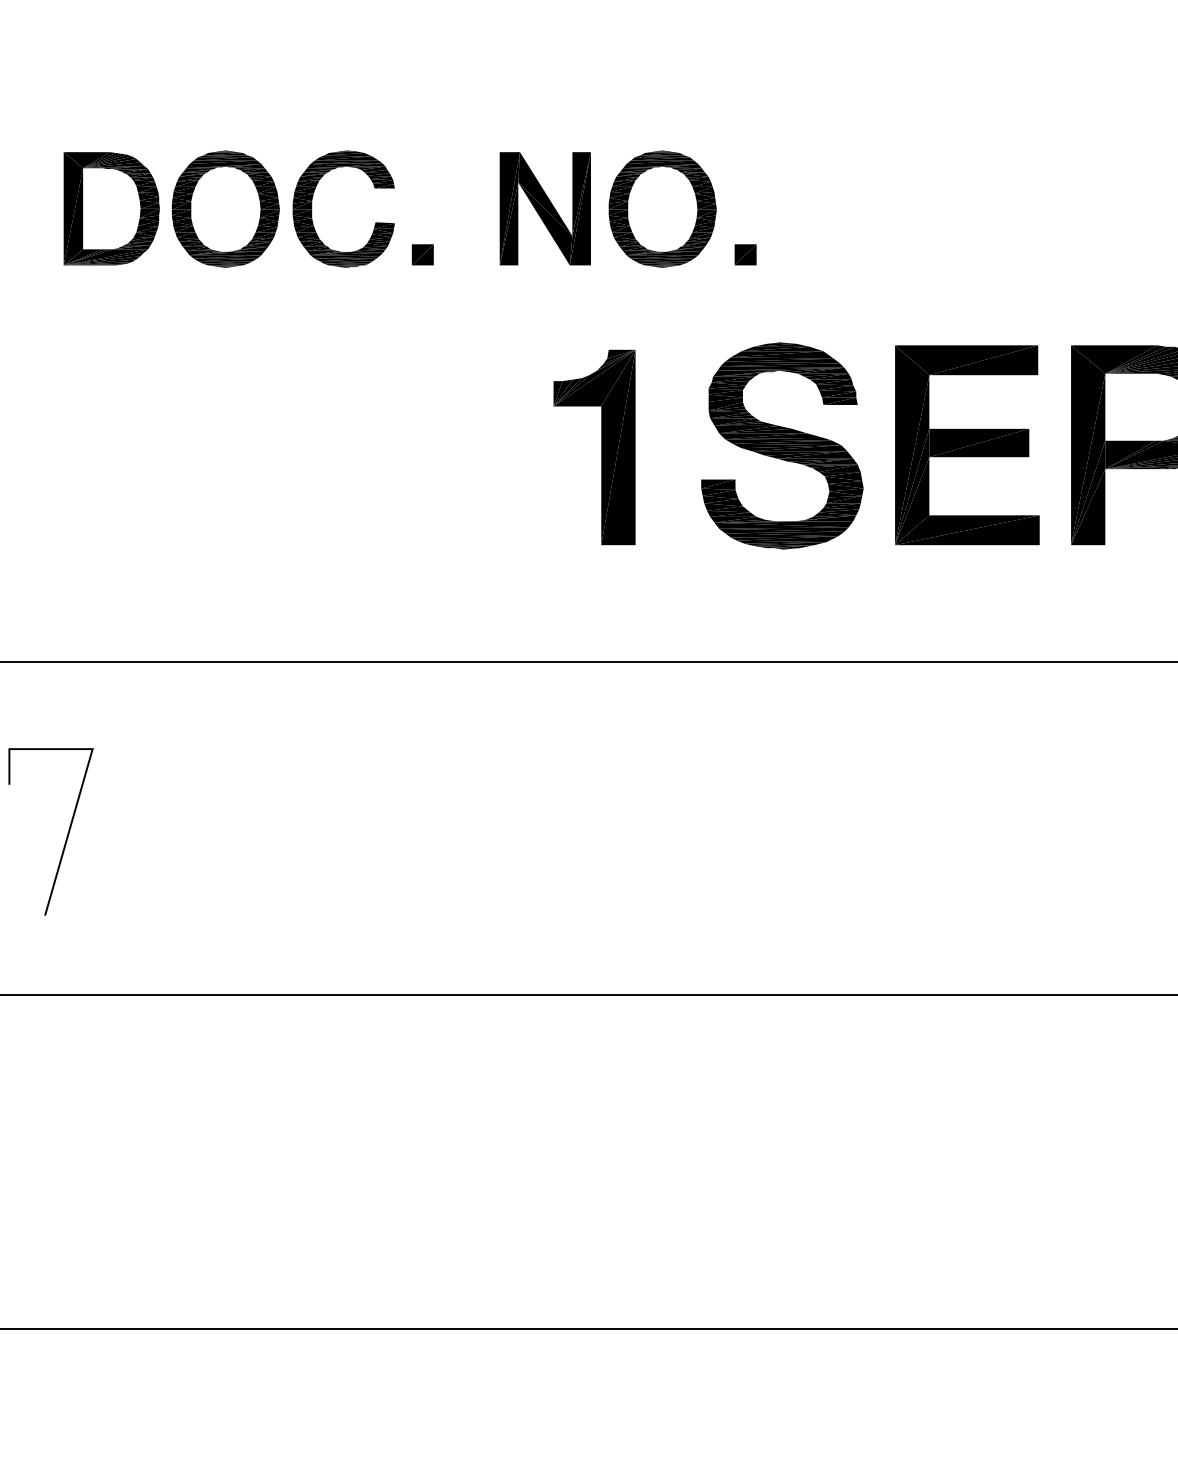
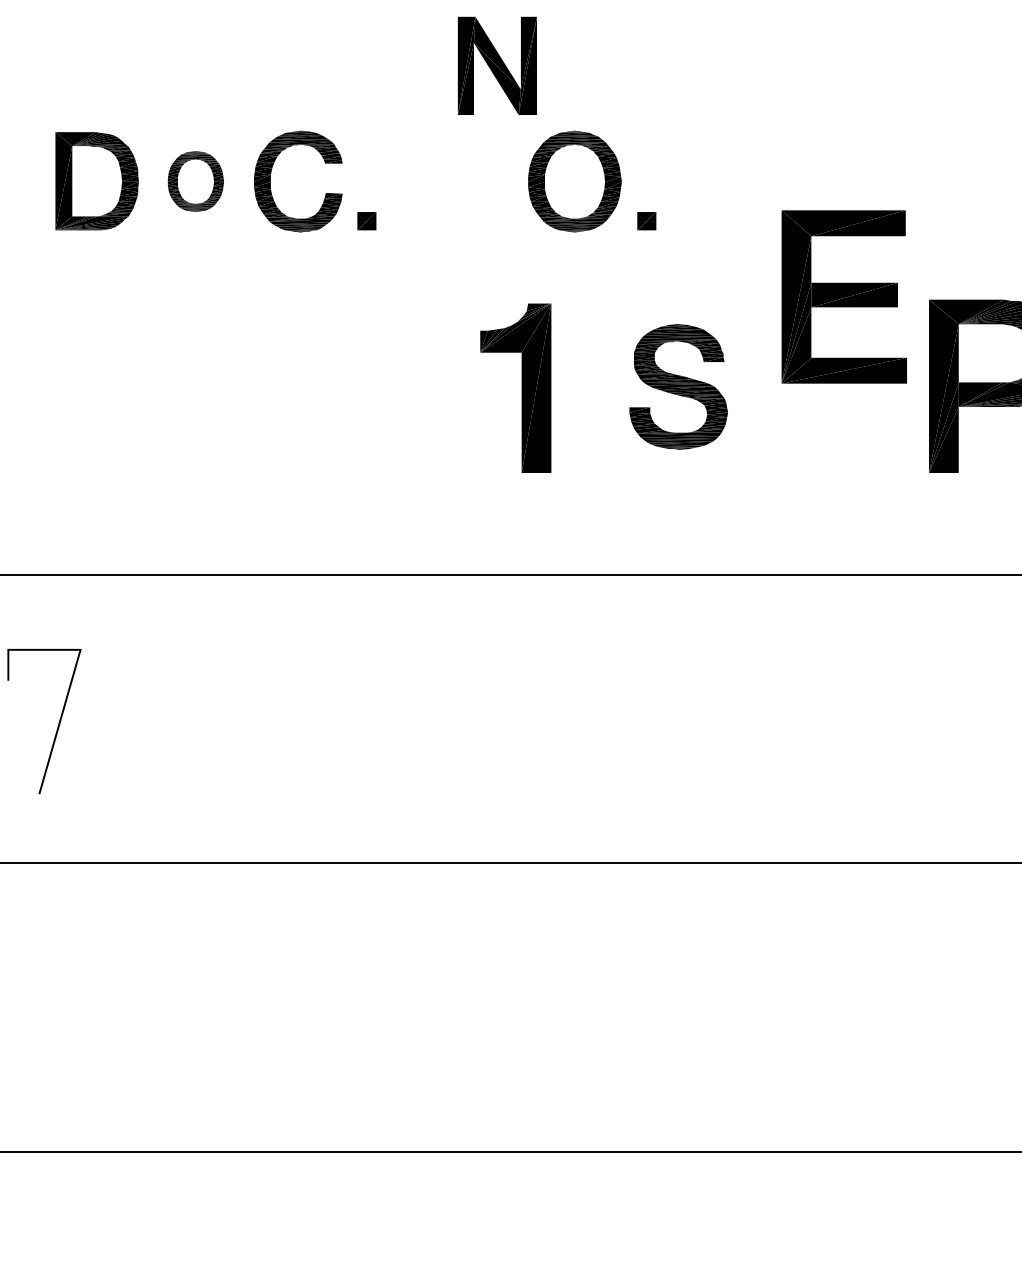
part: (225, 208) -> (195, 181), size x0.6
part: (544, 208) -> (496, 65), moved
part: (782, 445) -> (678, 386), size x0.7
part: (967, 445) -> (844, 297), moved

